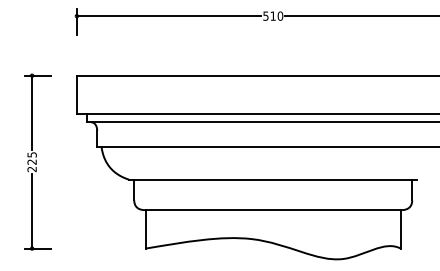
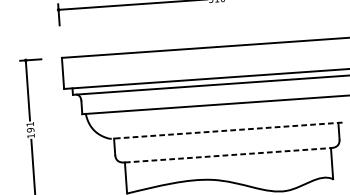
text: (31, 162) -> (30, 130), 225 -> 191
line: (272, 179) -> (225, 130), solid -> dashed
line: (273, 210) -> (228, 155), solid -> dashed

